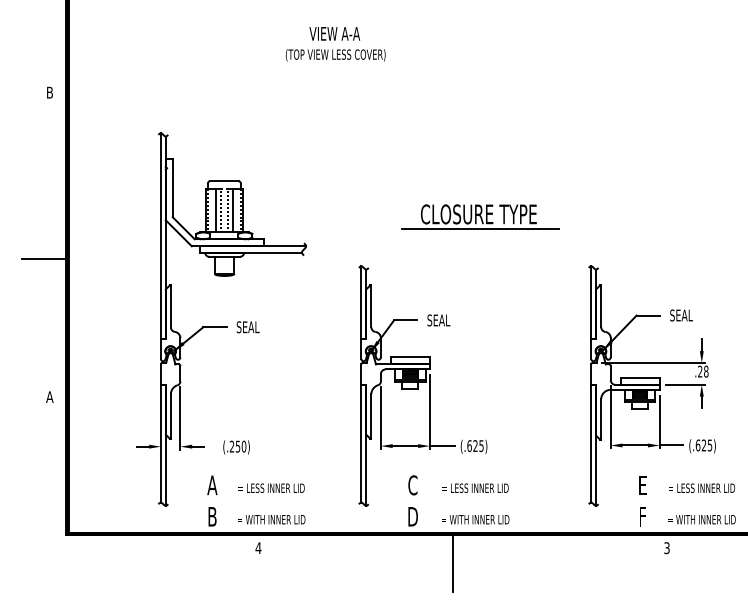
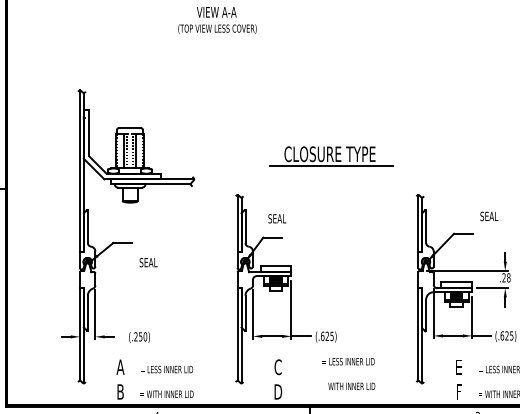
text: (681, 315) -> (489, 216), moved
text: (438, 320) -> (277, 218), moved
text: (247, 327) -> (148, 262), moved
text: (475, 503) -> (348, 373), moved

